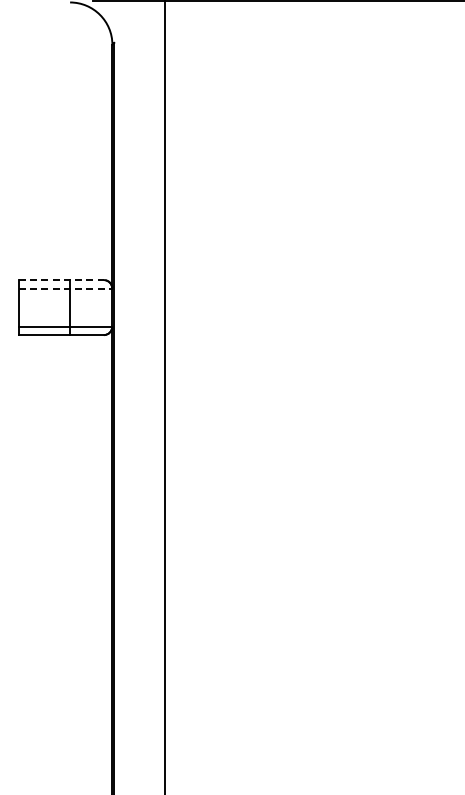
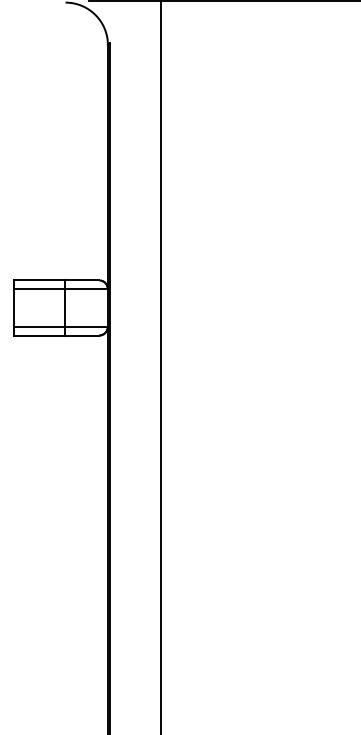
line: (61, 280) -> (56, 280), dashed -> solid
line: (65, 288) -> (60, 288), dashed -> solid

